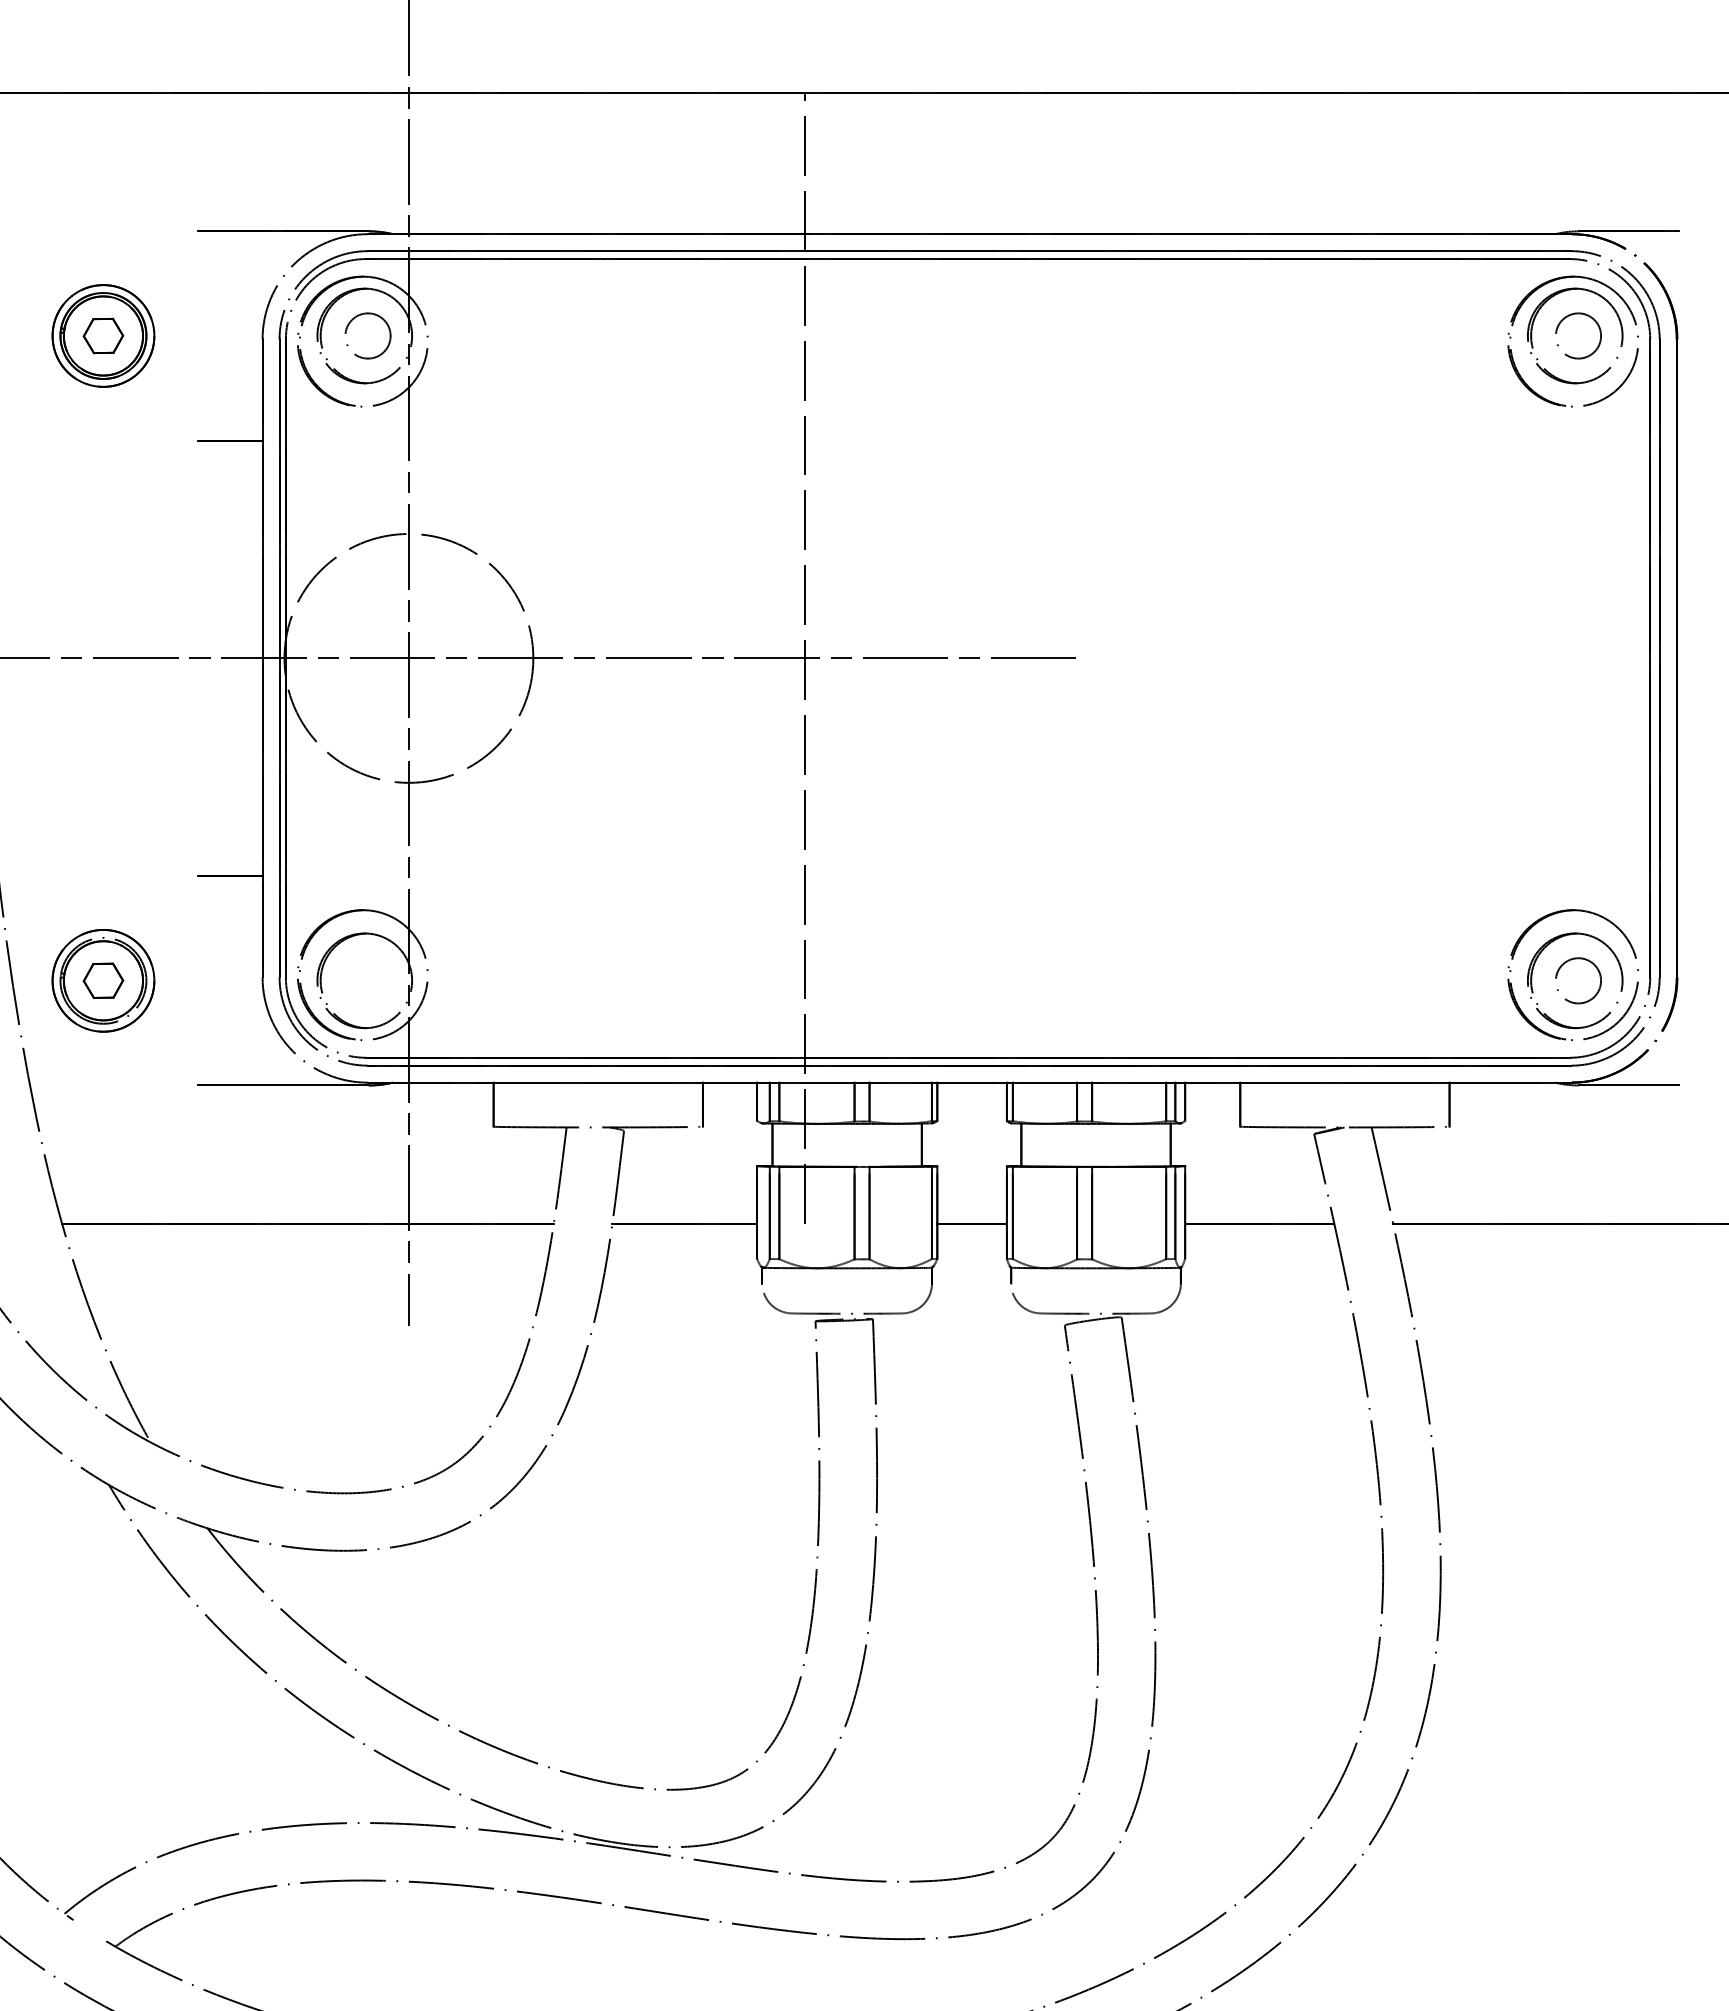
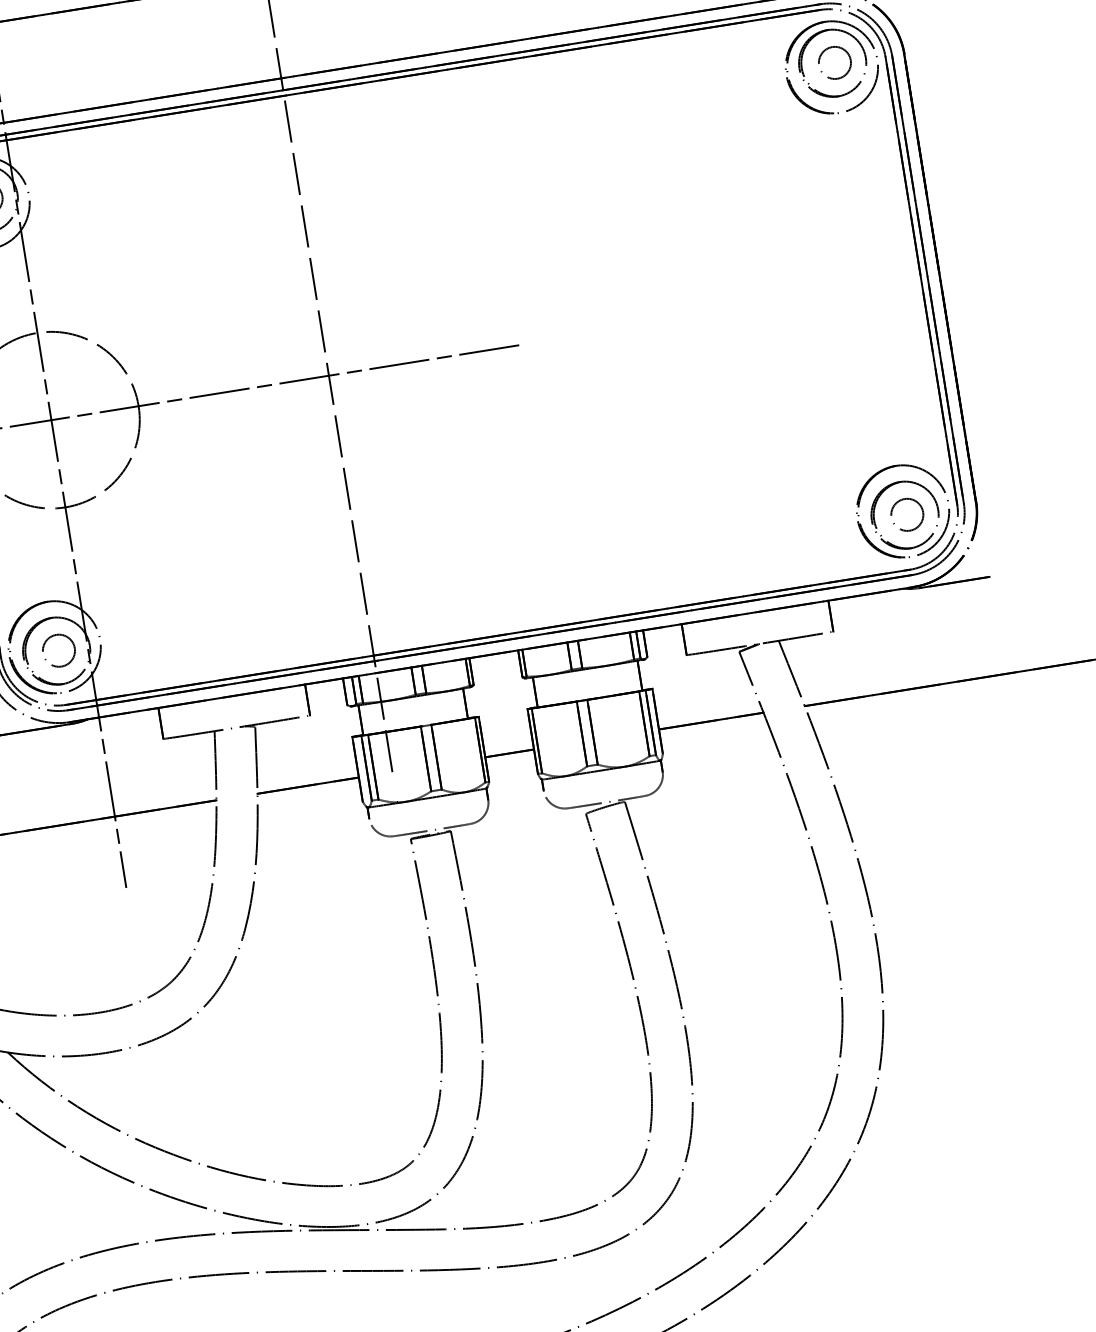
part: (355, 963) -> (48, 640), added

